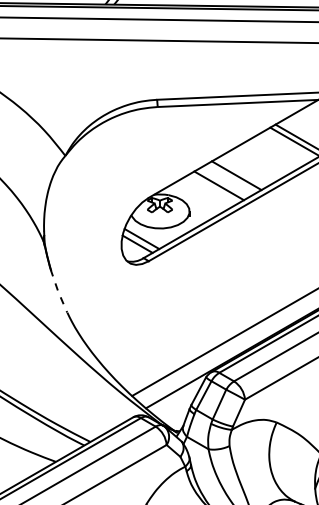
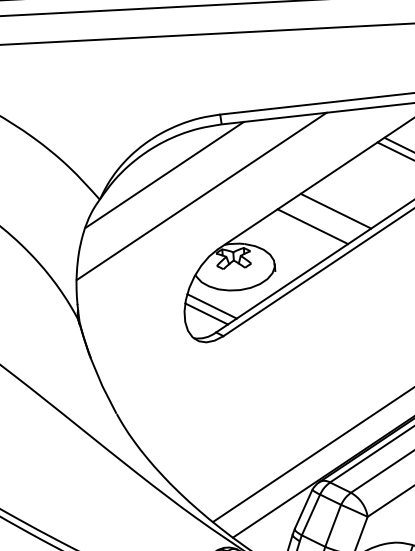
line: (113, 140) -> (164, 174), added
line: (139, 158) -> (201, 196), added
line: (58, 291) -> (102, 385), dashed -> solid

